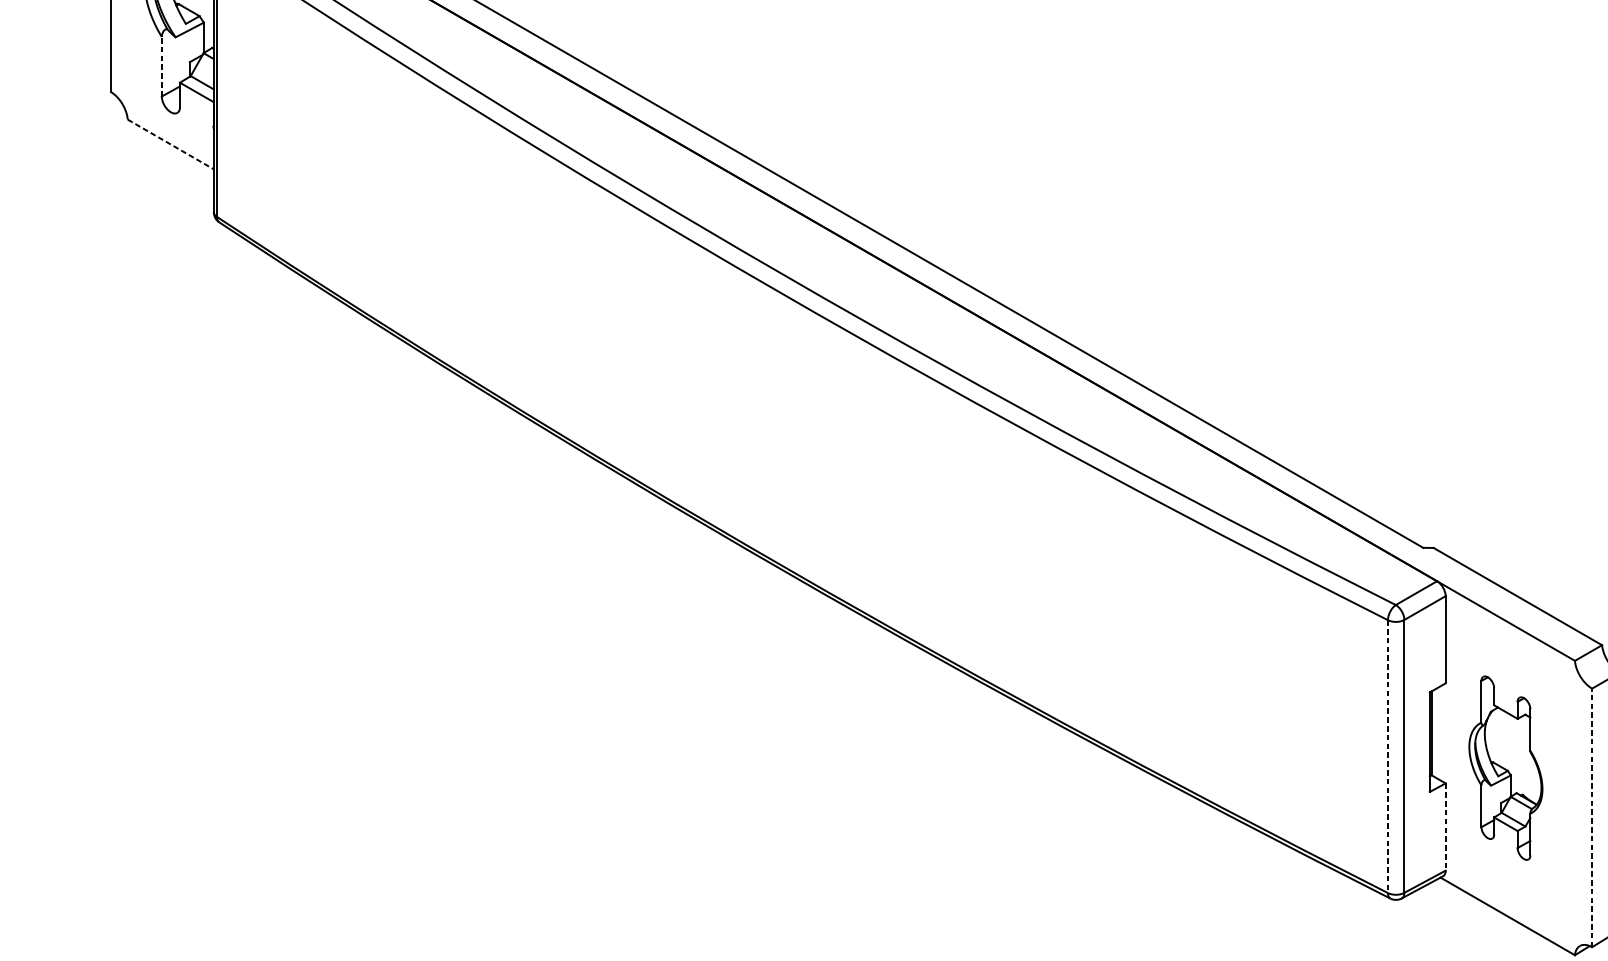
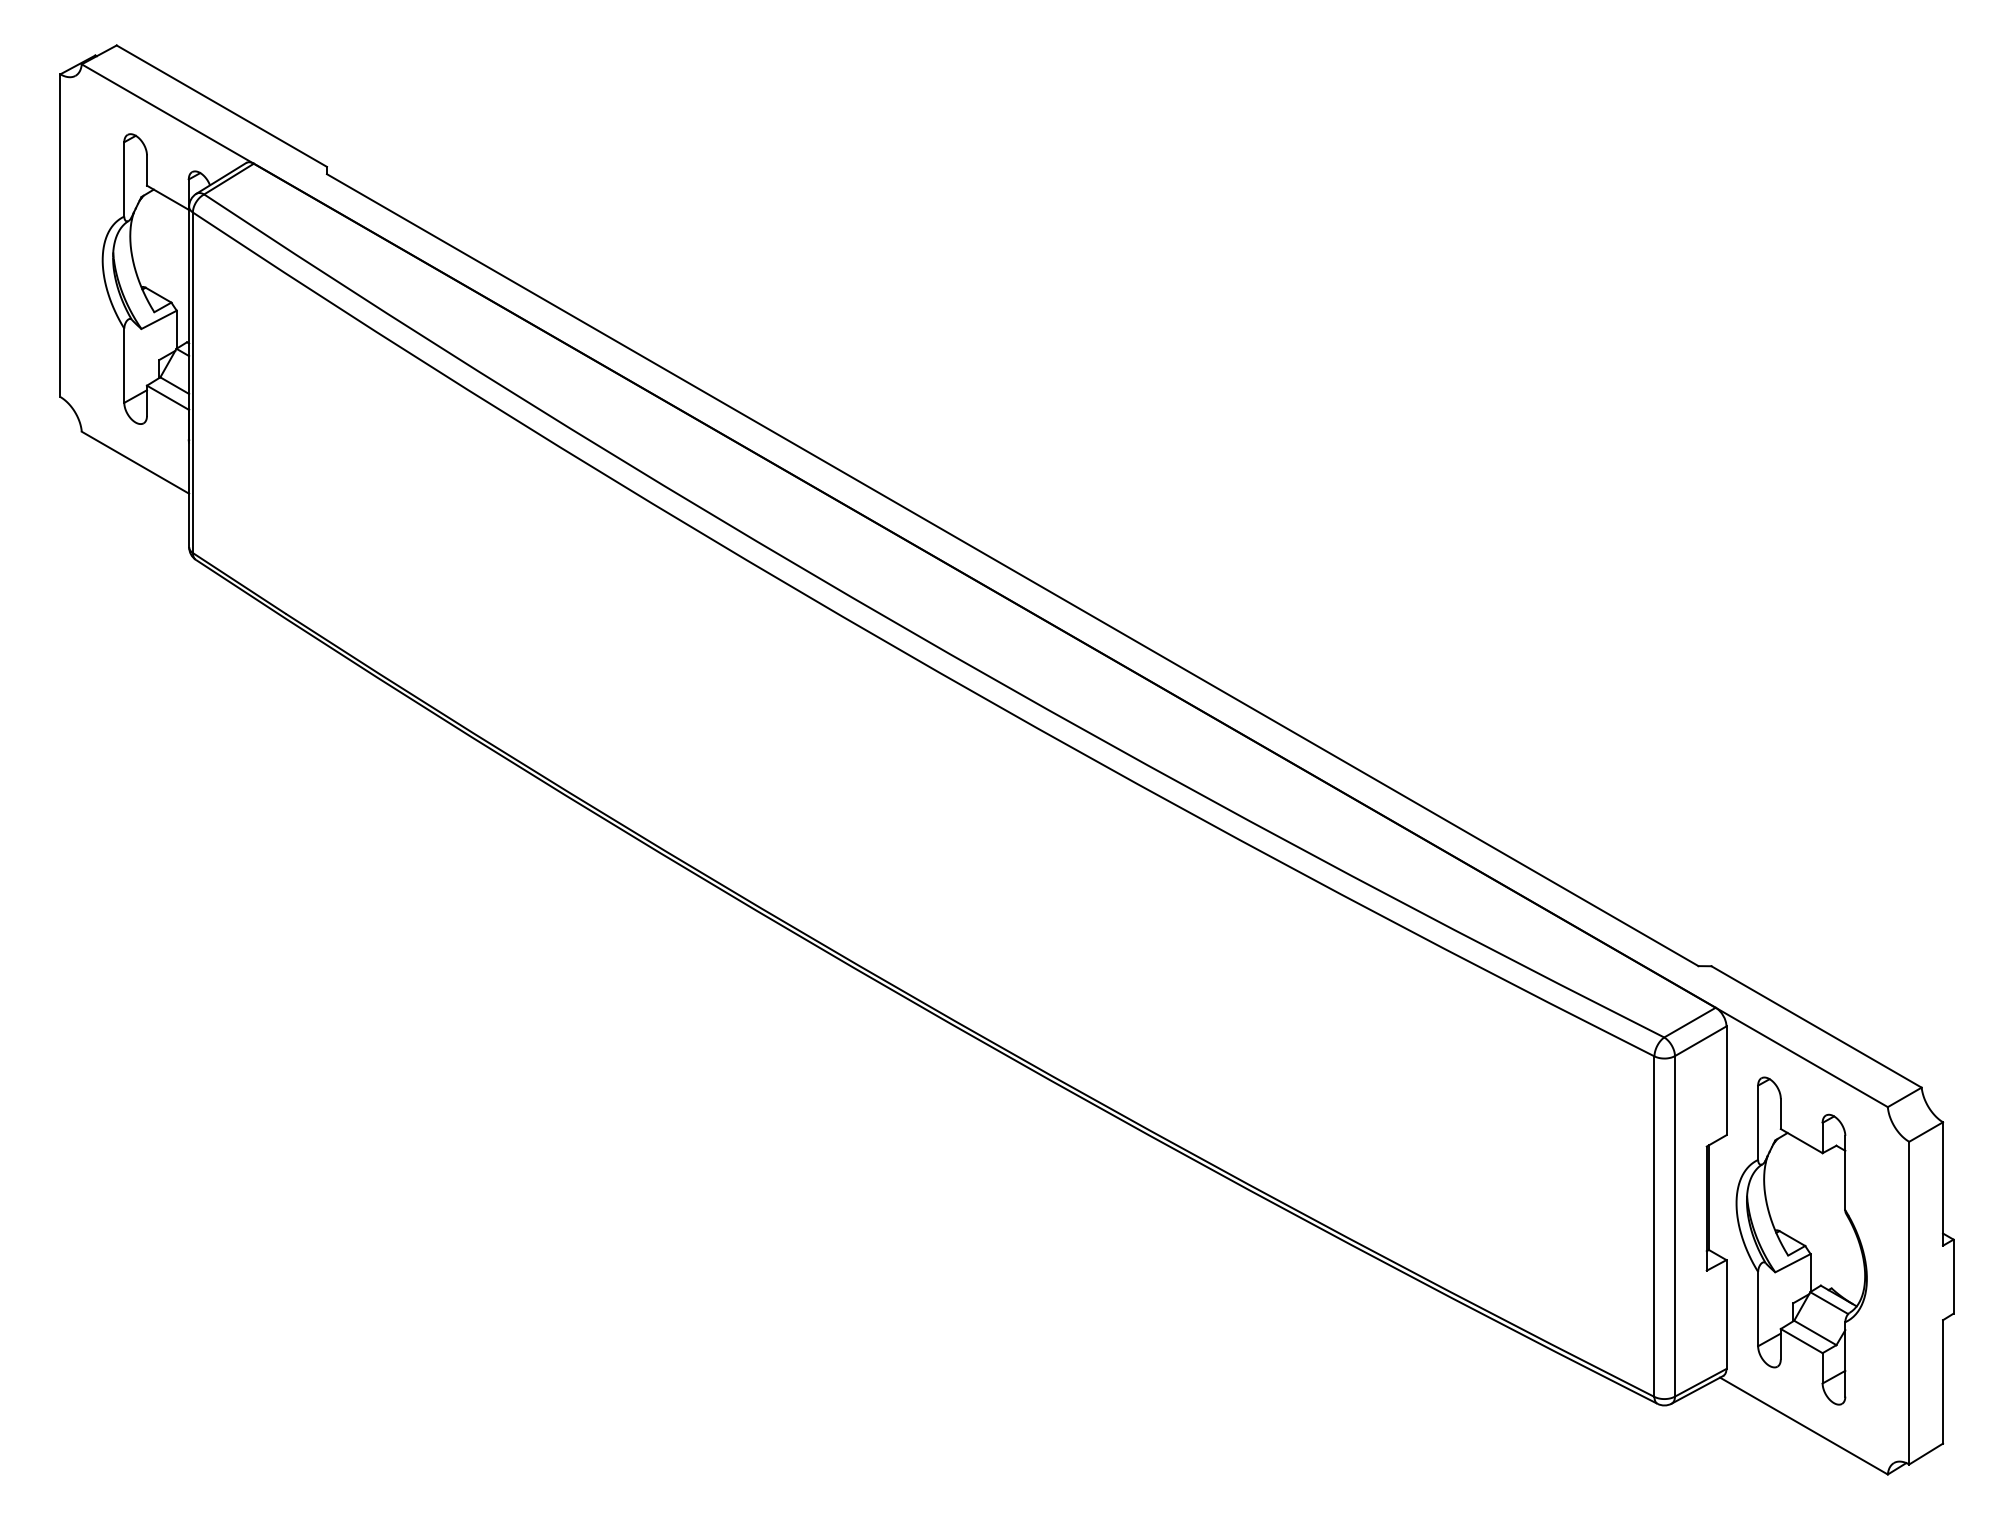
line: (162, 66) -> (124, 365), dashed -> solid
line: (170, 144) -> (135, 462), dashed -> solid
line: (1387, 757) -> (1654, 1227), dashed -> solid
part: (1505, 767) -> (1801, 1240), size x1.43
line: (1592, 817) -> (1909, 1302), dashed -> solid
line: (1445, 827) -> (1726, 1315), dashed -> solid

